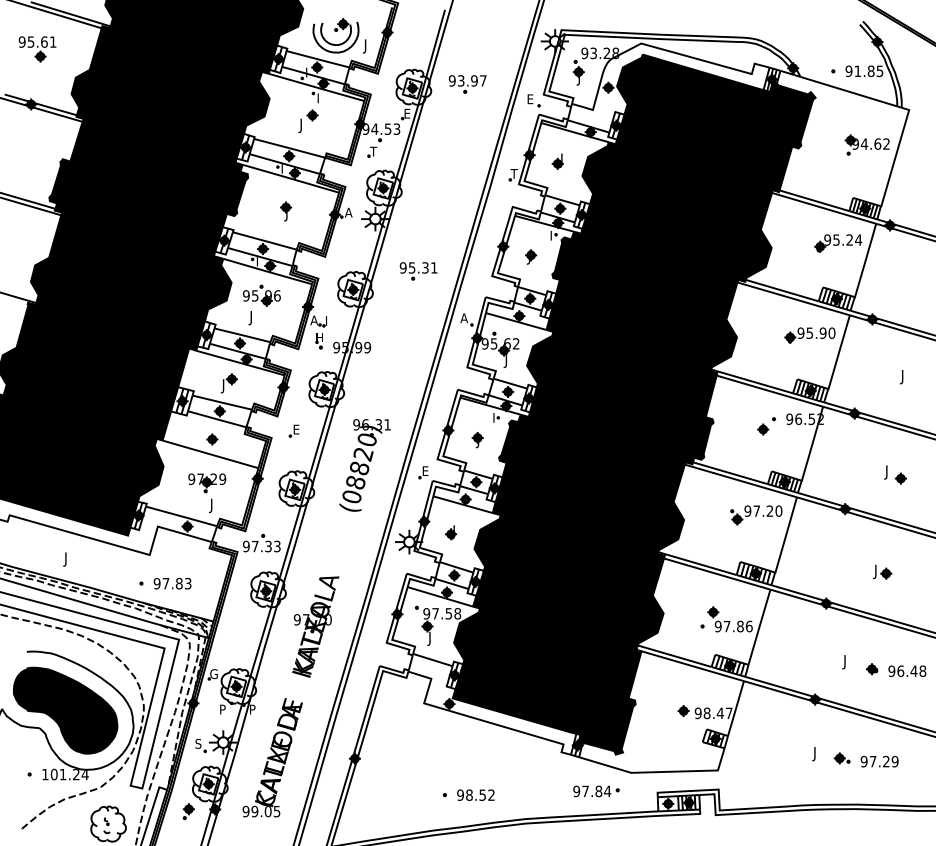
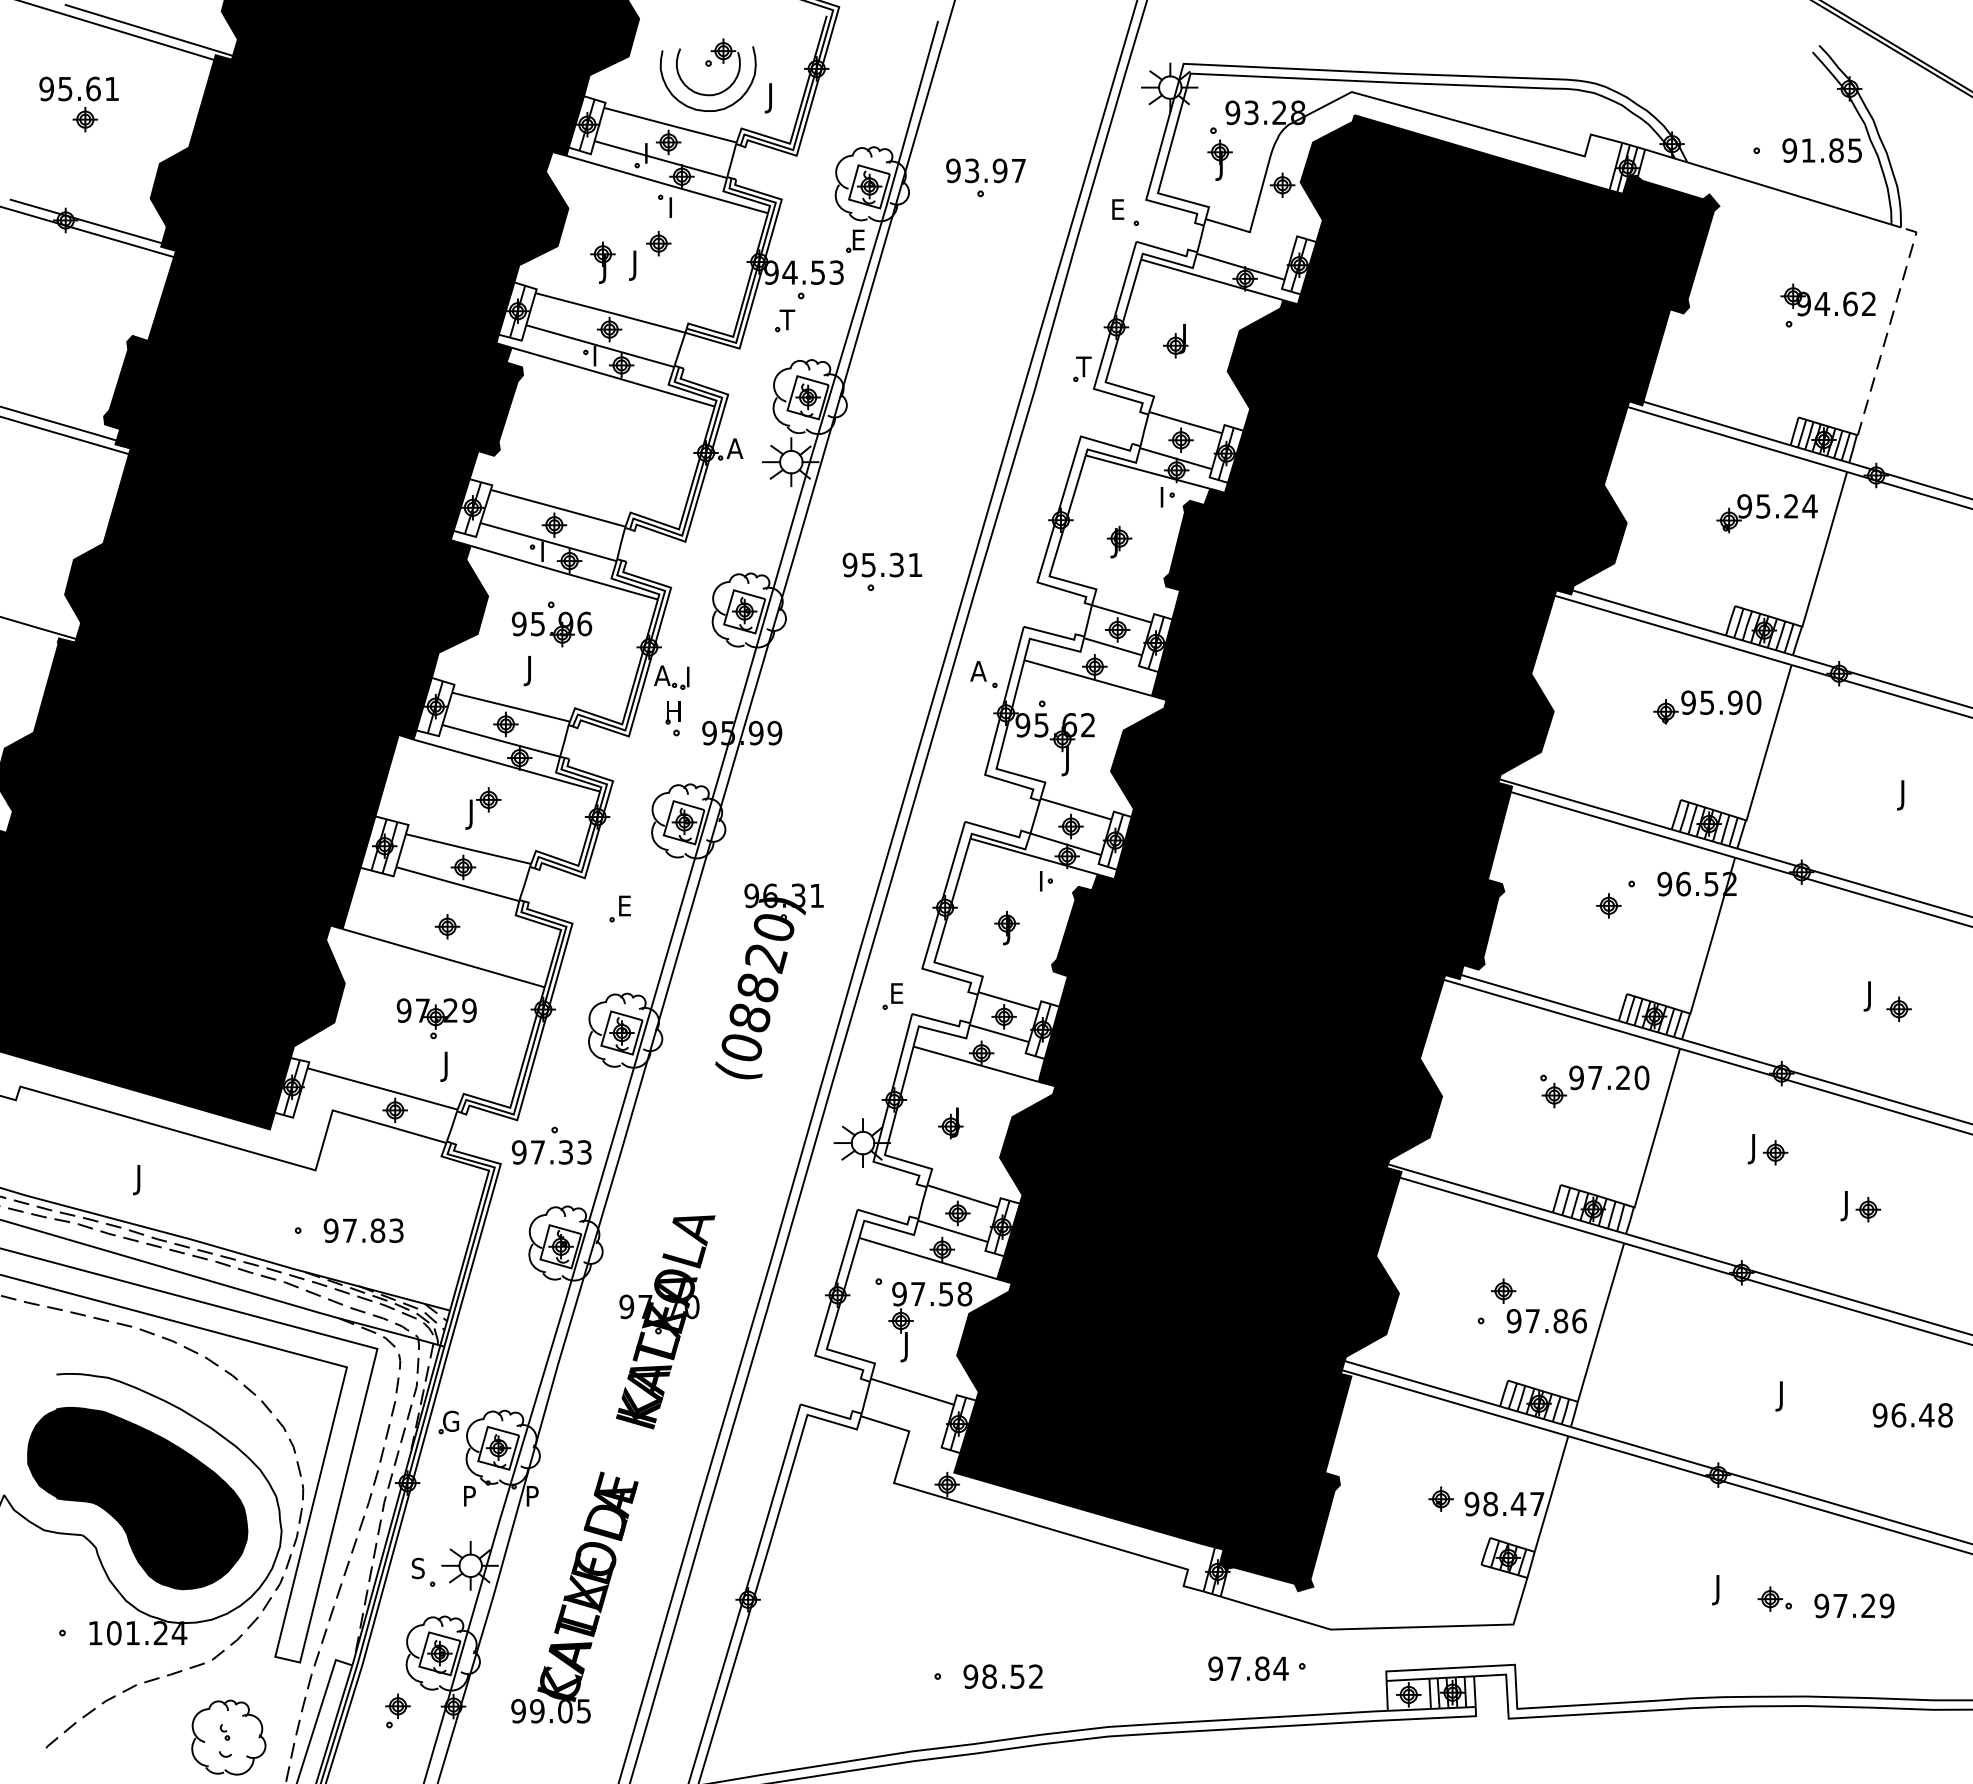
line: (896, 154) -> (1889, 325), solid -> dashed
part: (285, 211) -> (601, 262), moved
part: (838, 544) -> (1767, 1148), added
part: (872, 669) -> (1839, 1411), removed

